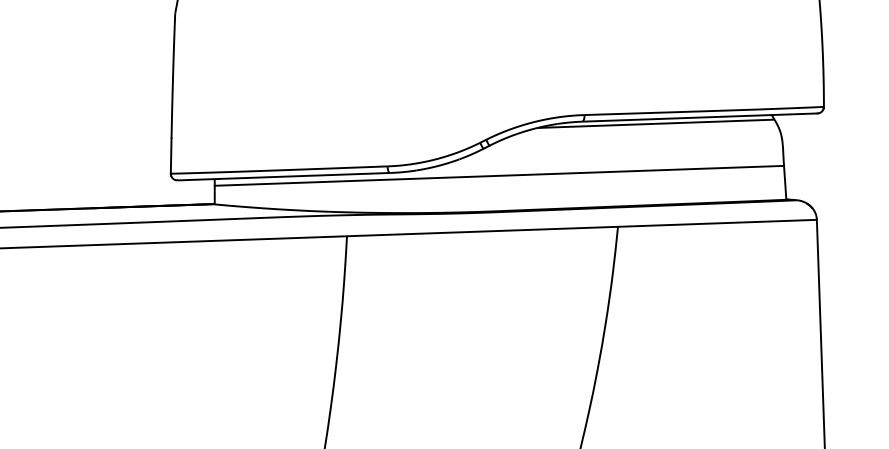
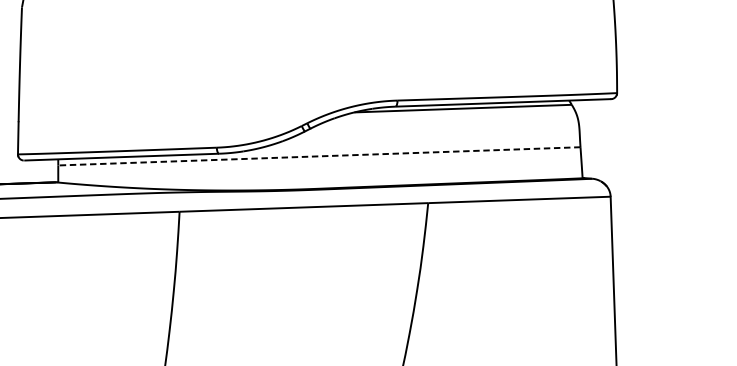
line: (499, 175) -> (319, 156), solid -> dashed

